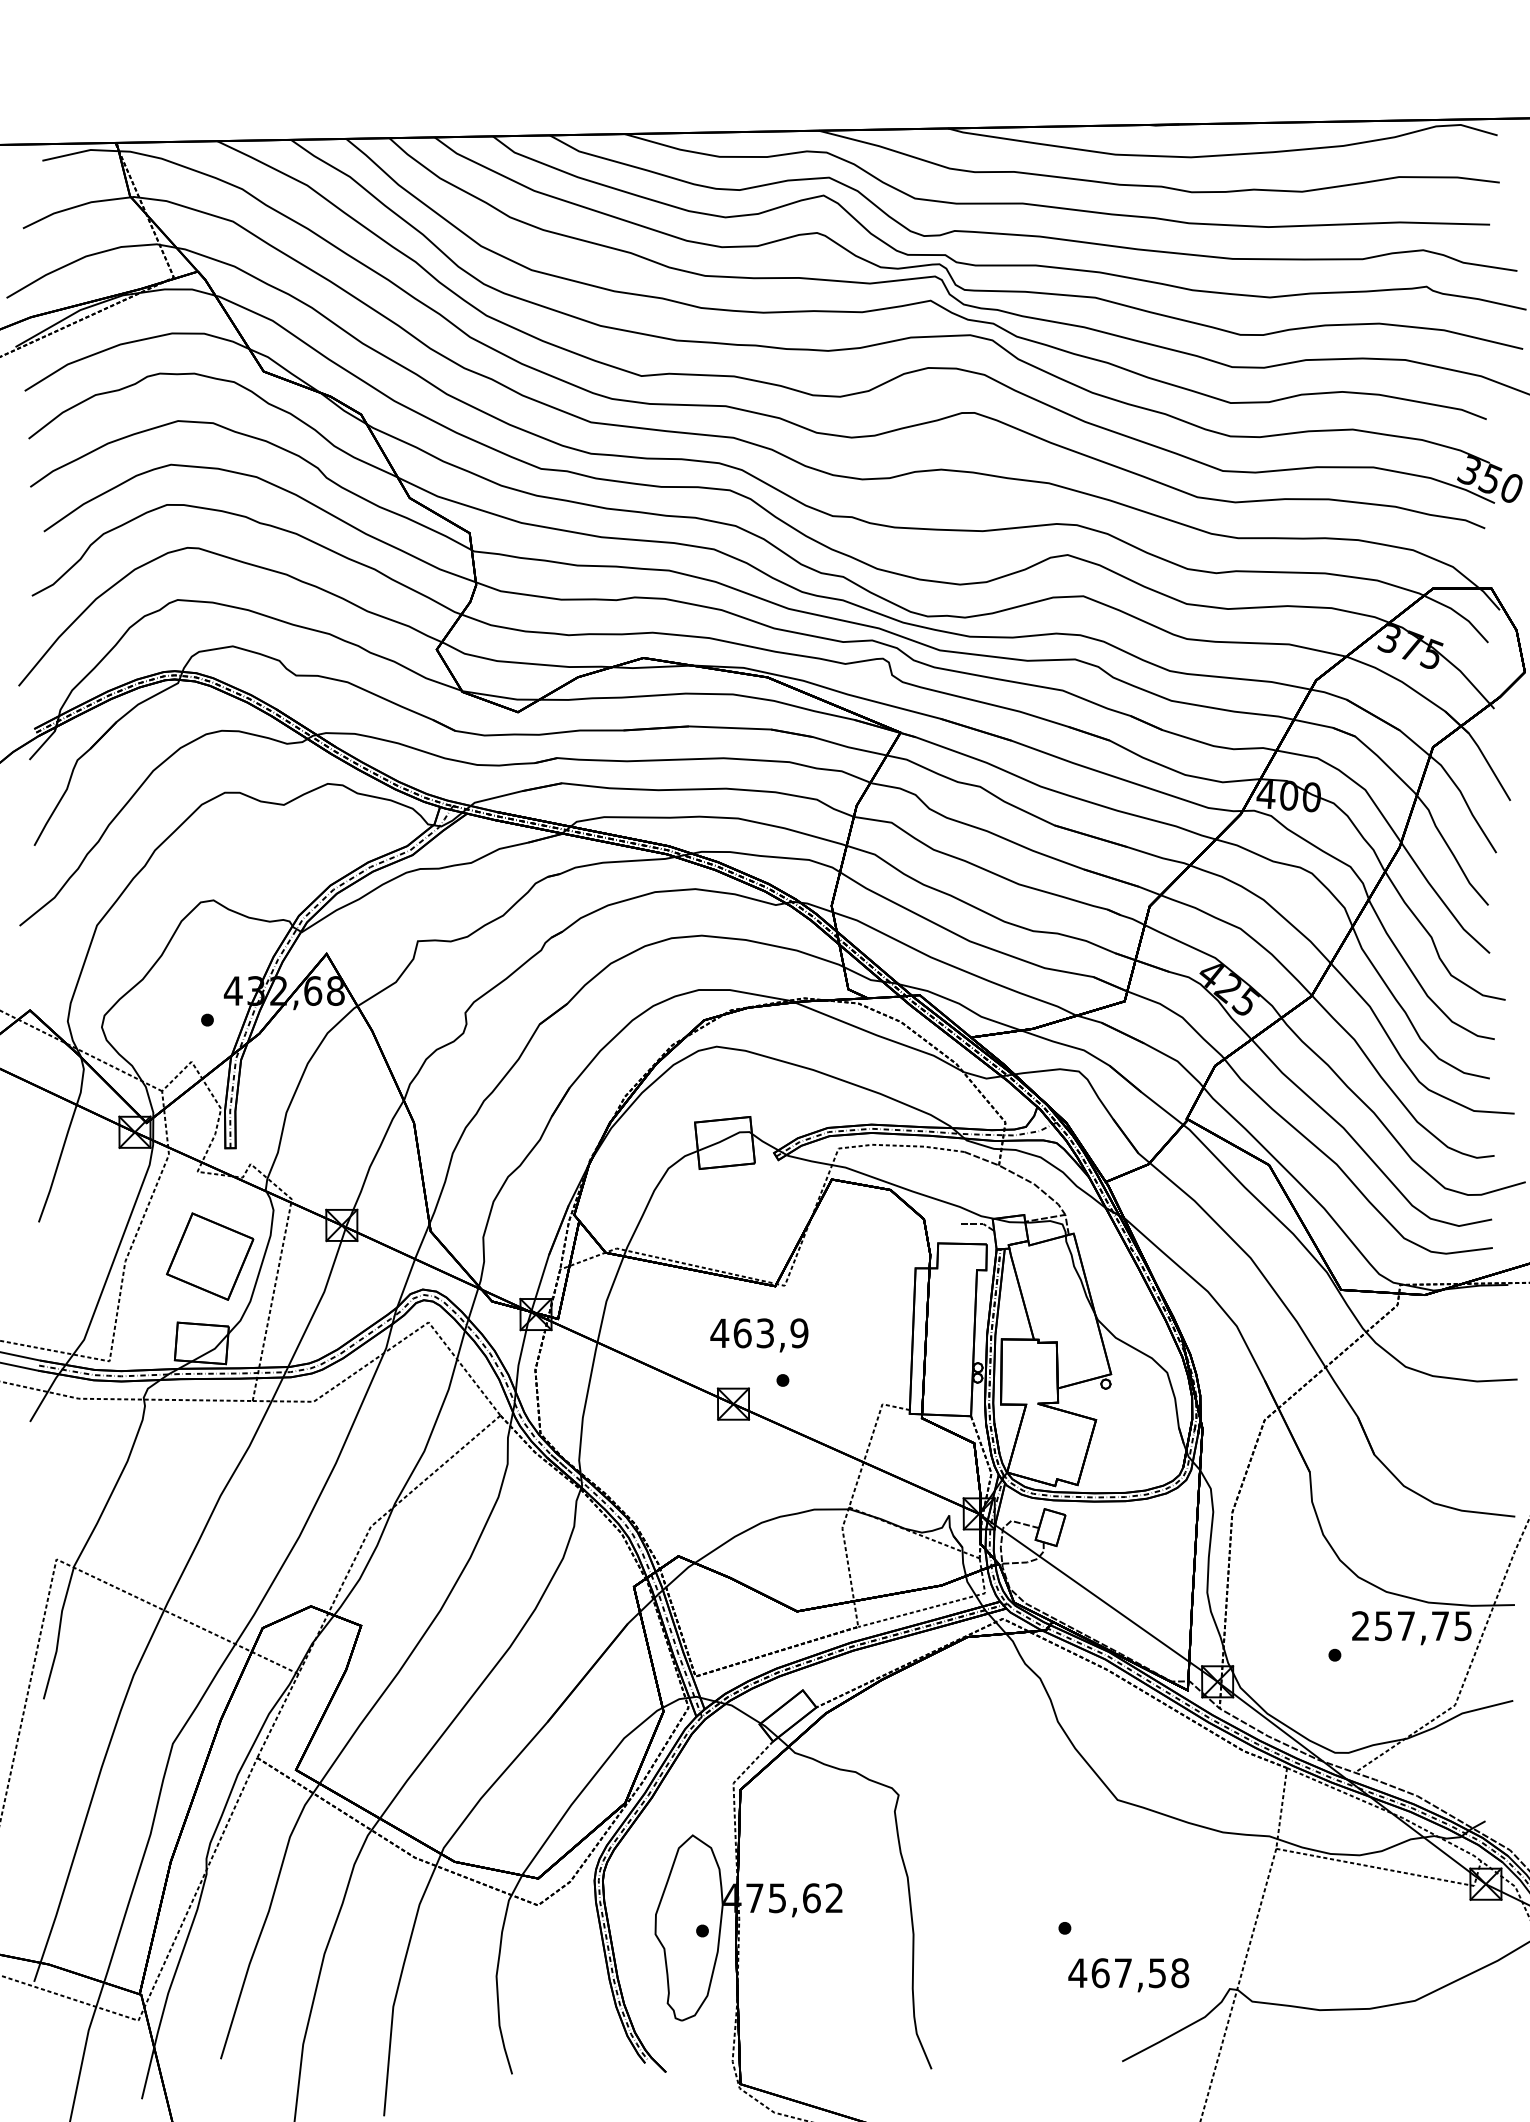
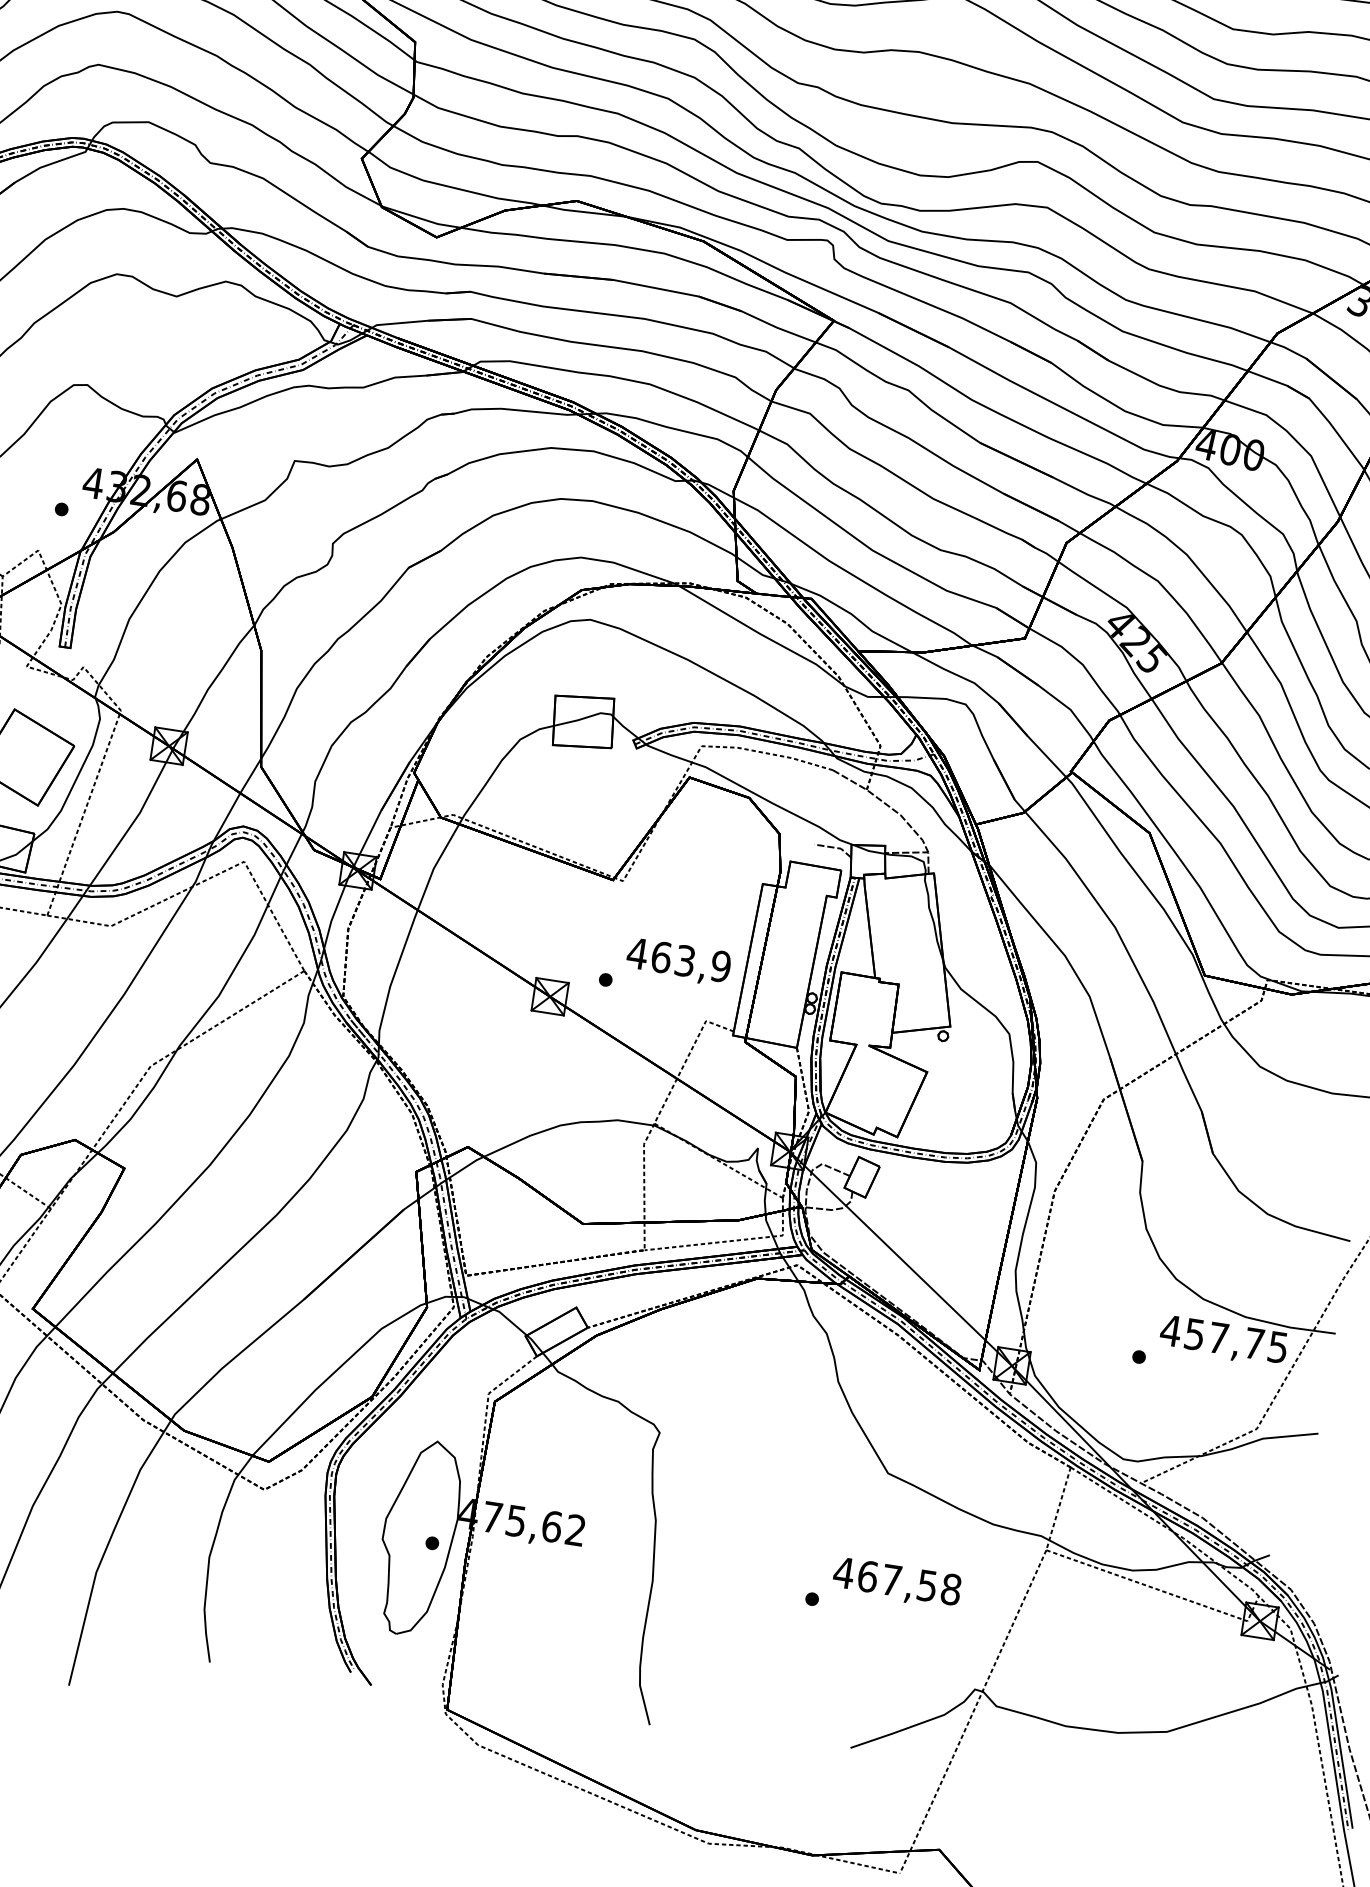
text: (759, 1335) -> (678, 962), moved
text: (1360, 1625) -> (1170, 1330), 257,75 -> 457,75
text: (1128, 1975) -> (896, 1583), moved

